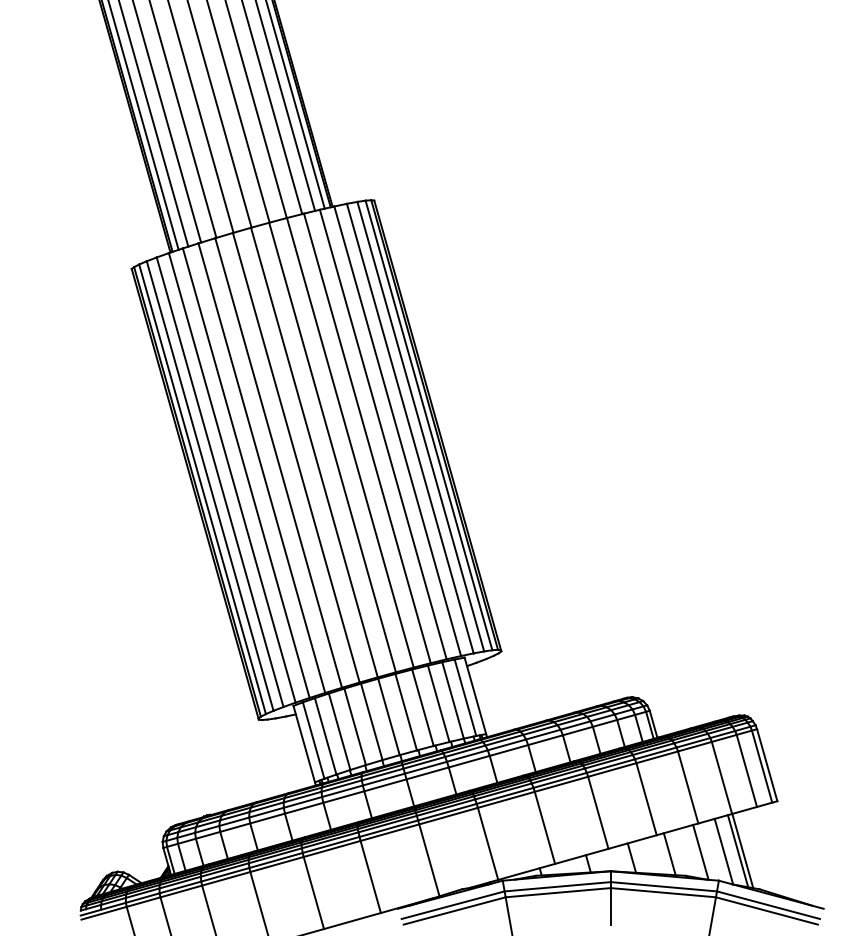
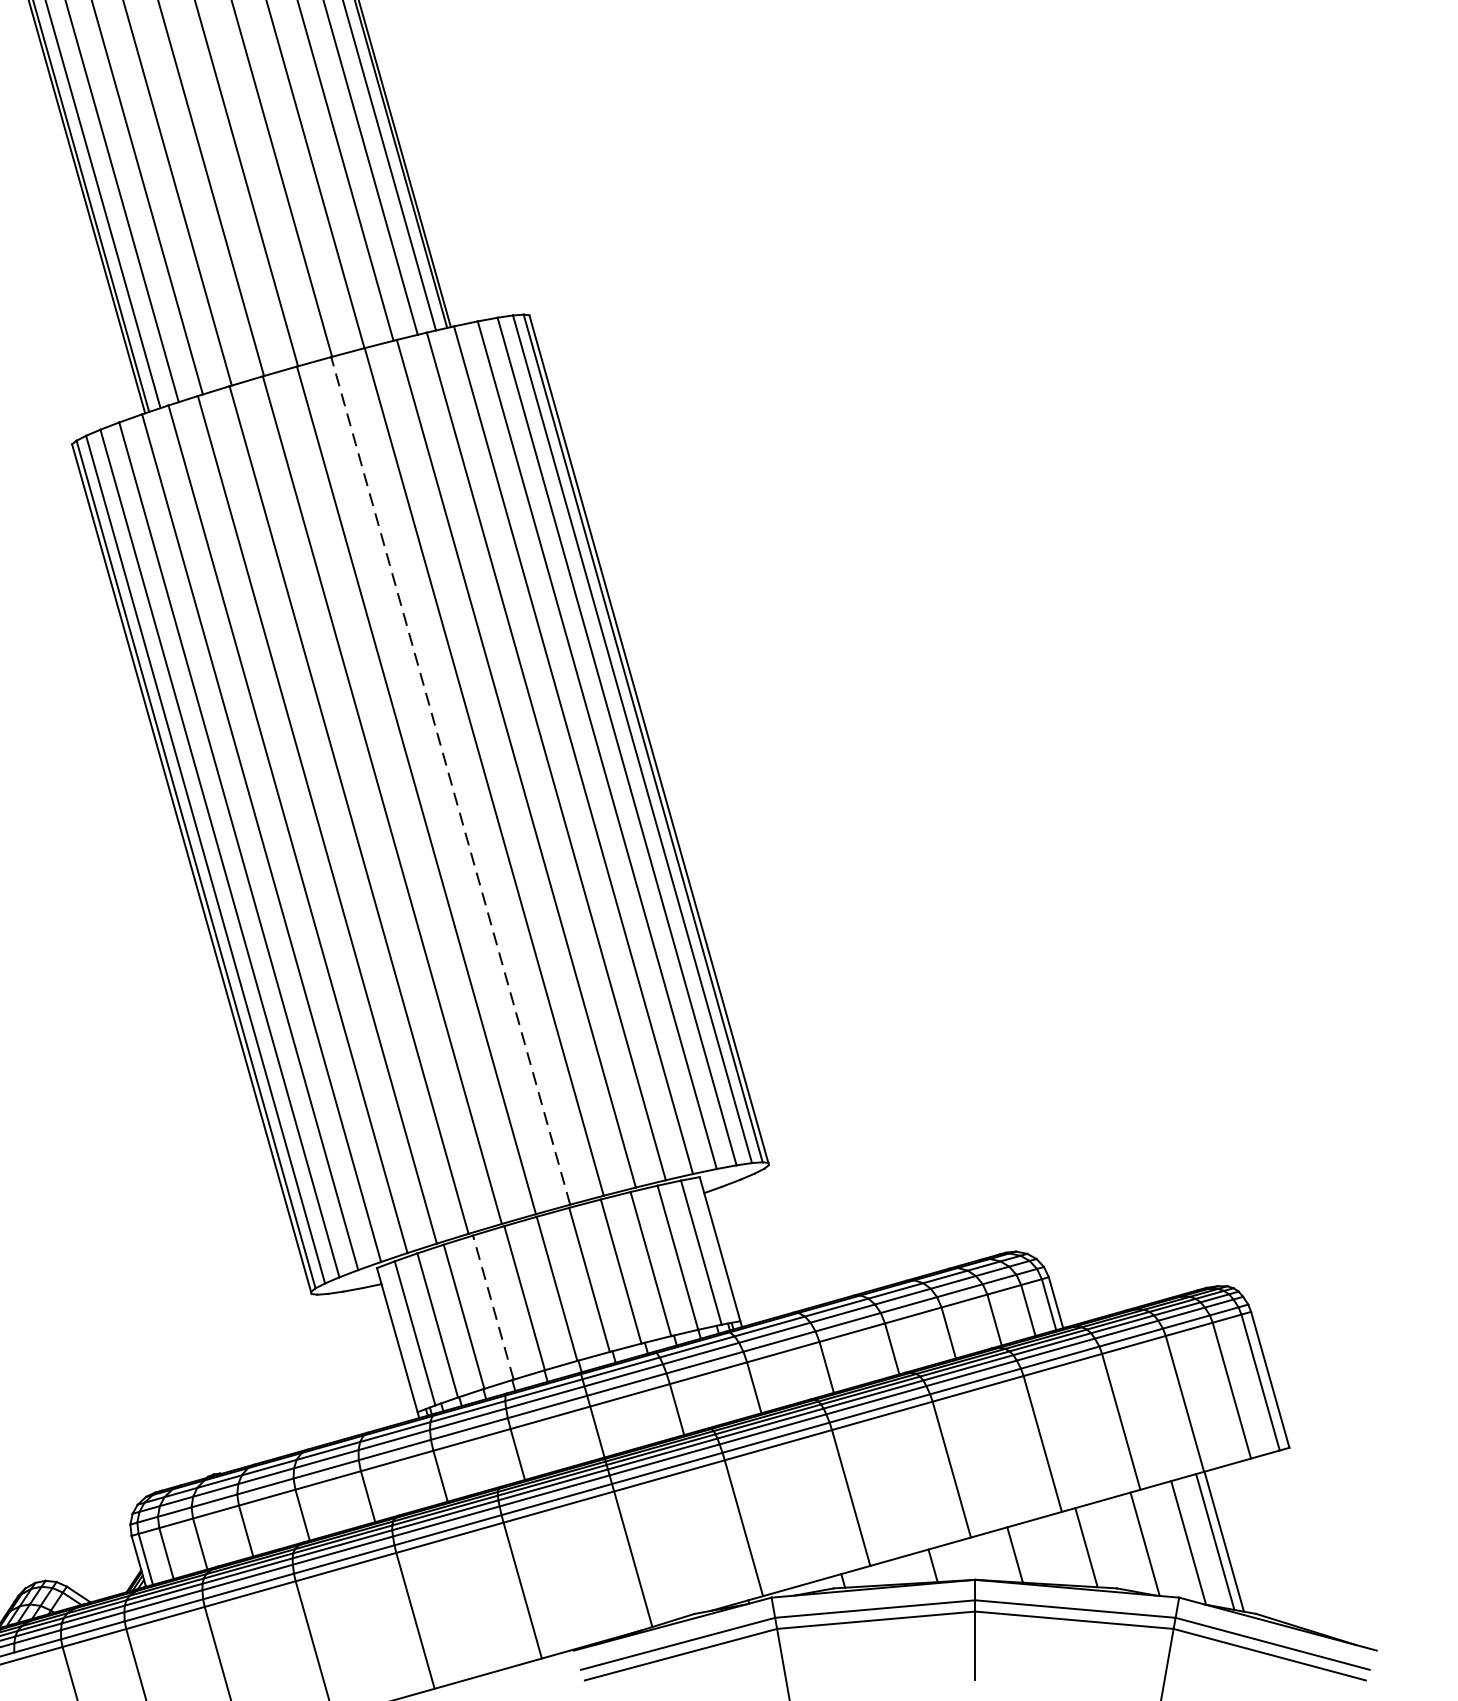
line: (332, 447) -> (450, 780), solid -> dashed
line: (355, 726) -> (493, 1306), solid -> dashed

